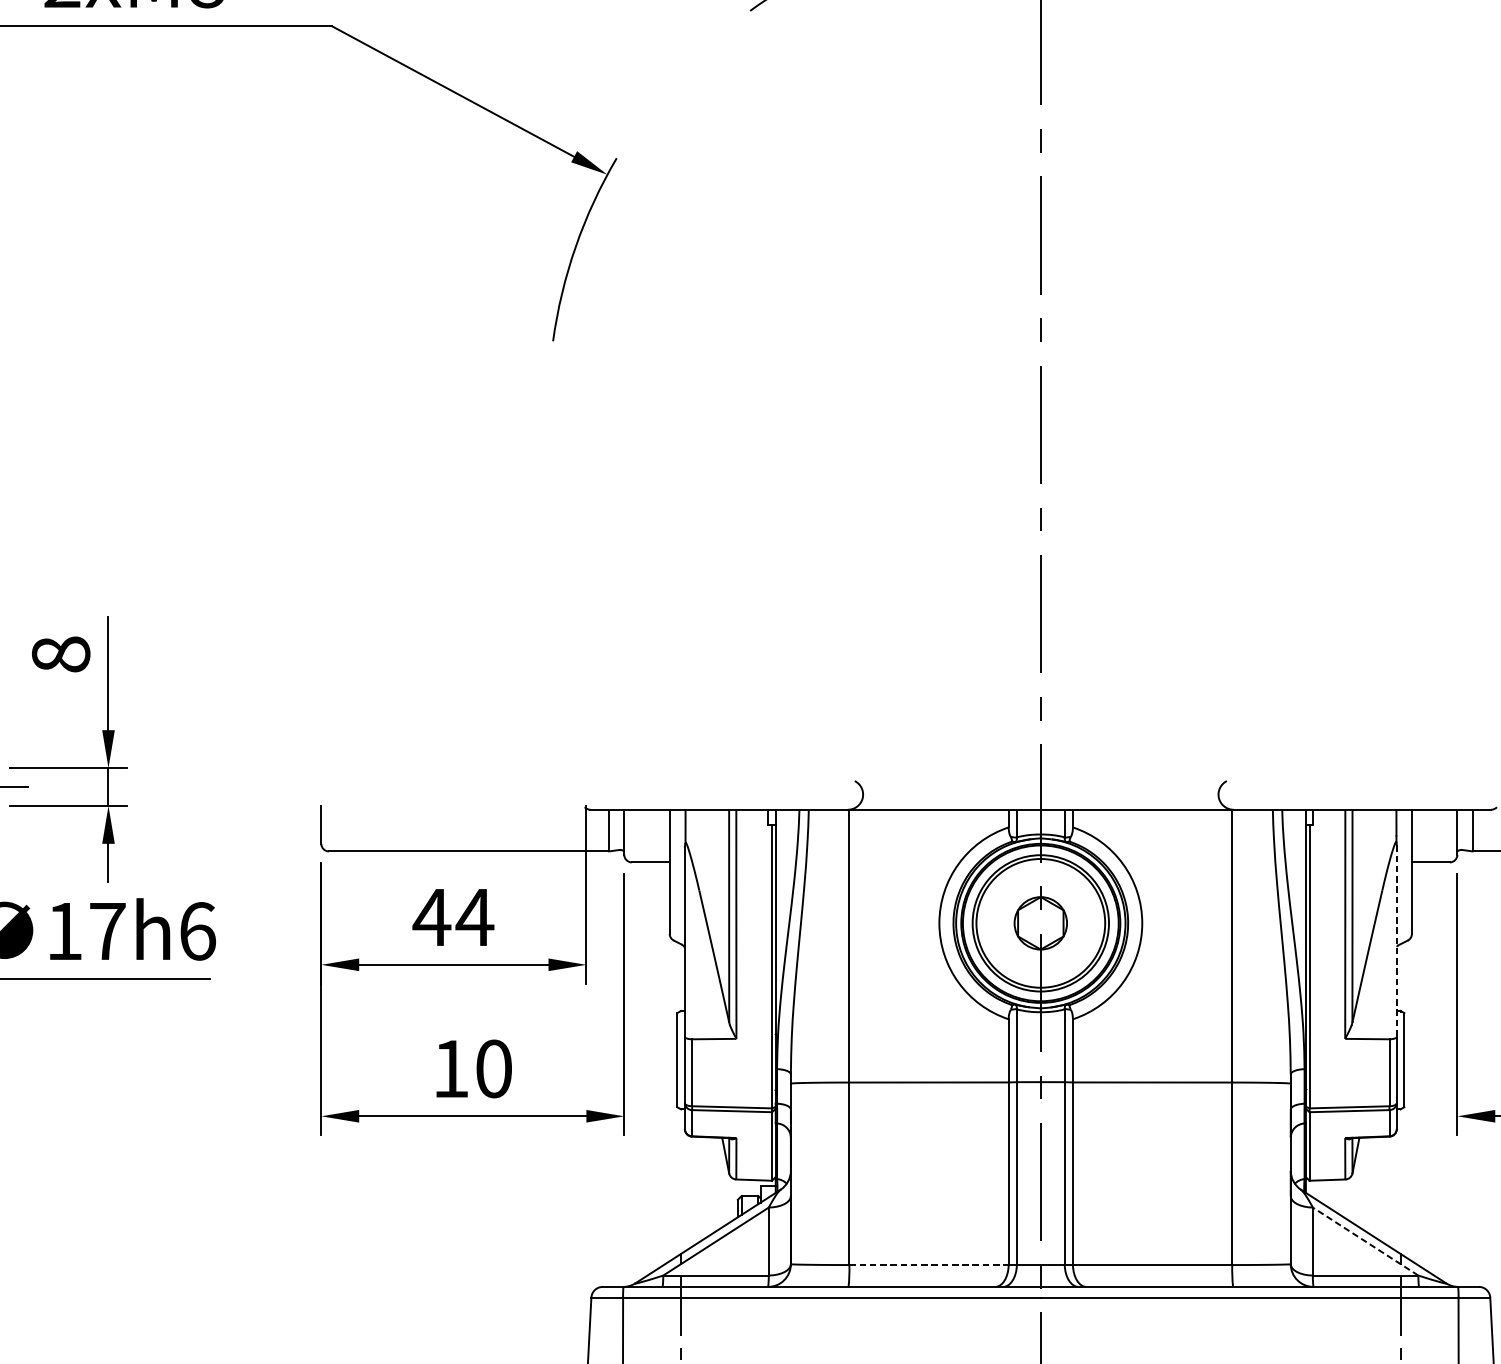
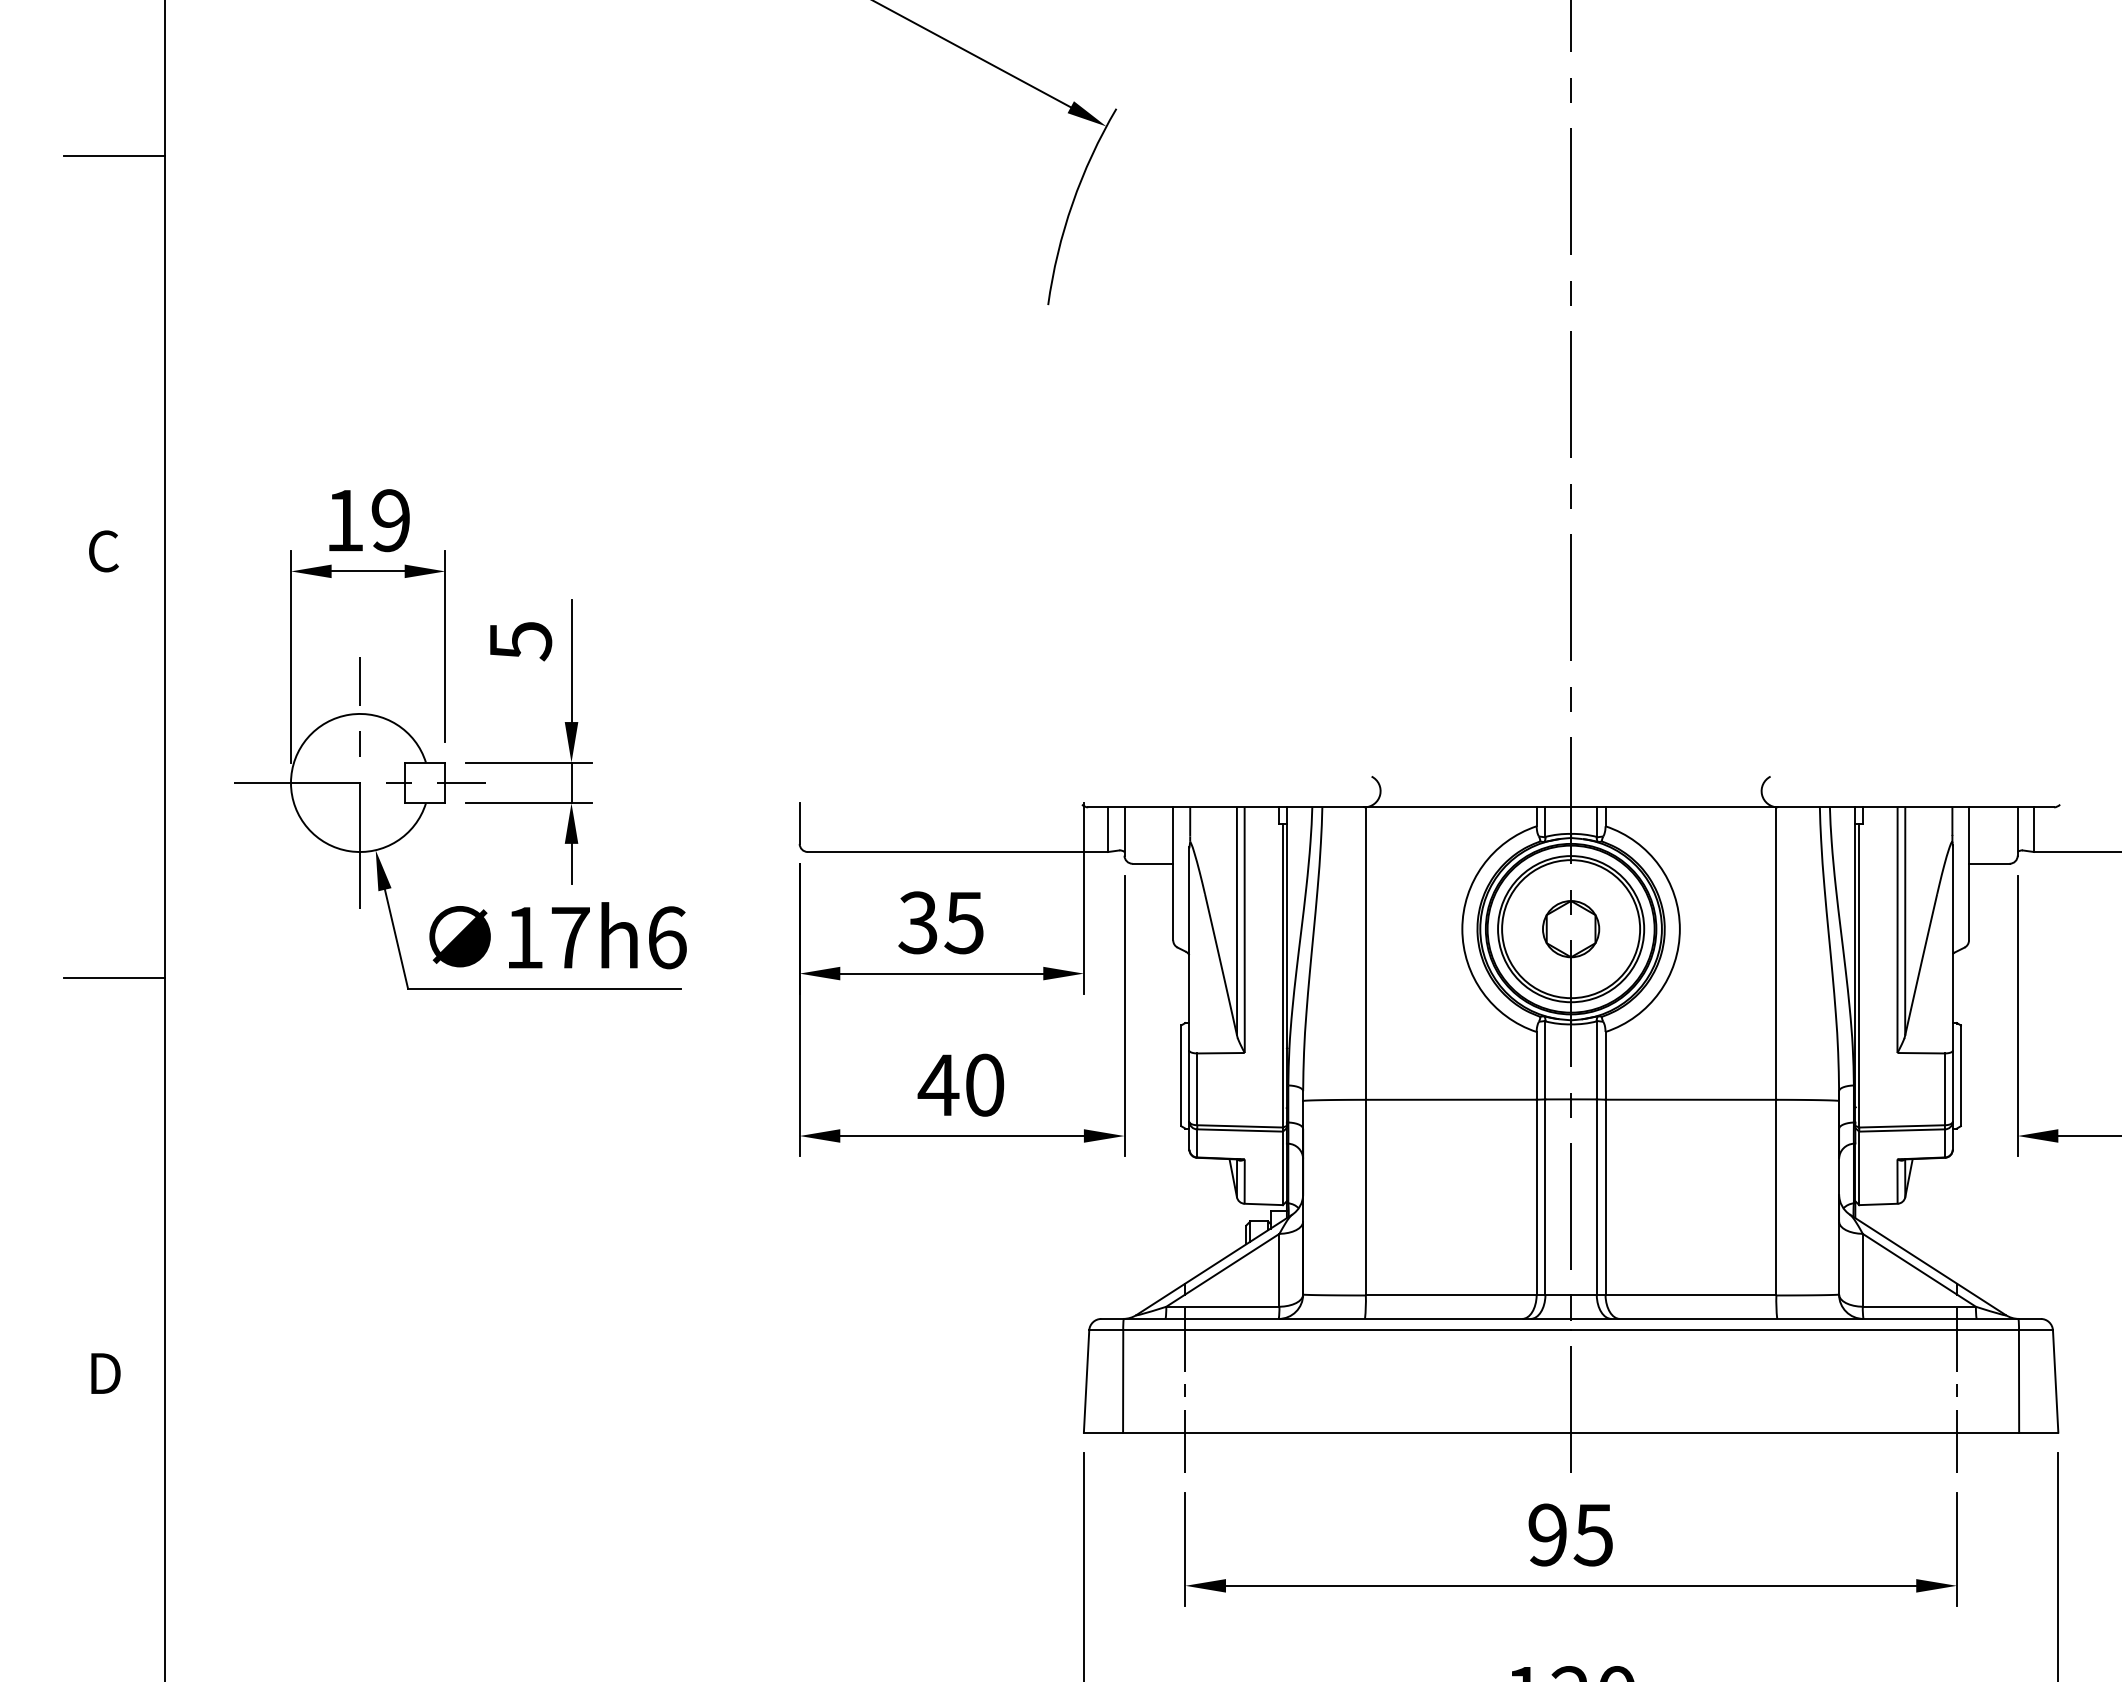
text: (60, 655) -> (520, 641), 8 -> 5
text: (453, 917) -> (941, 922), 44 -> 35
line: (1396, 941) -> (1952, 948), dashed -> solid
text: (450, 1068) -> (938, 1084), 10 -> 40
line: (1364, 1241) -> (1918, 1270), dashed -> solid
line: (929, 1265) -> (1451, 1295), dashed -> solid

